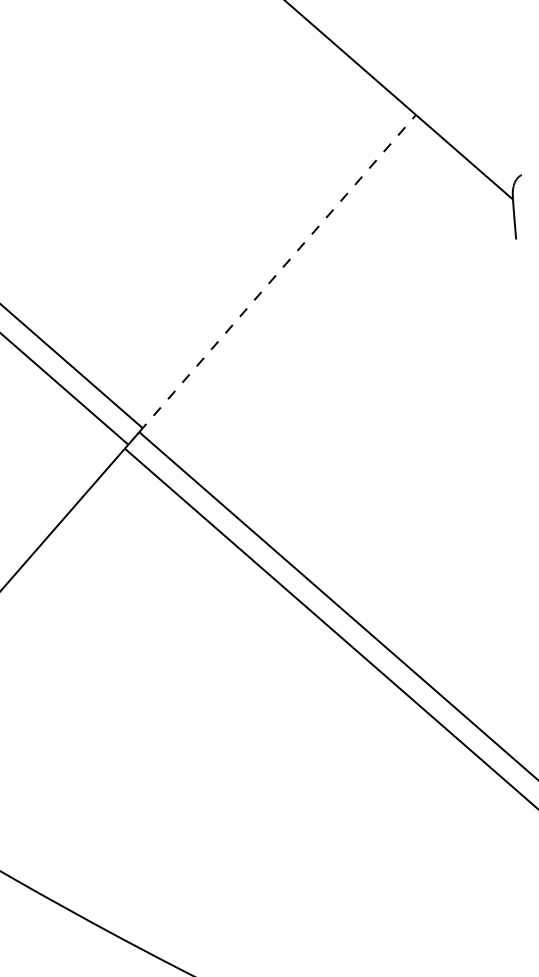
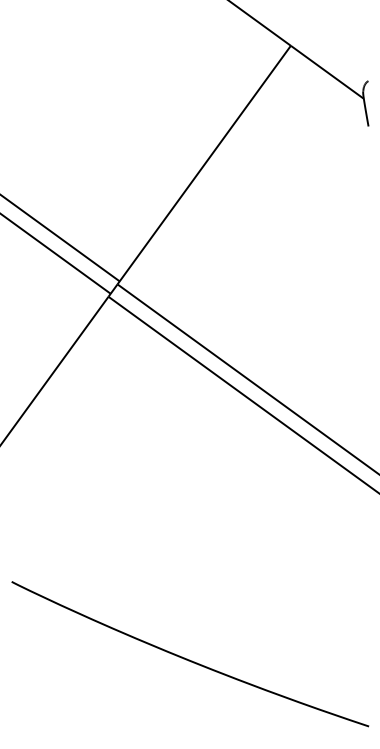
line: (278, 272) -> (204, 164), dashed -> solid

